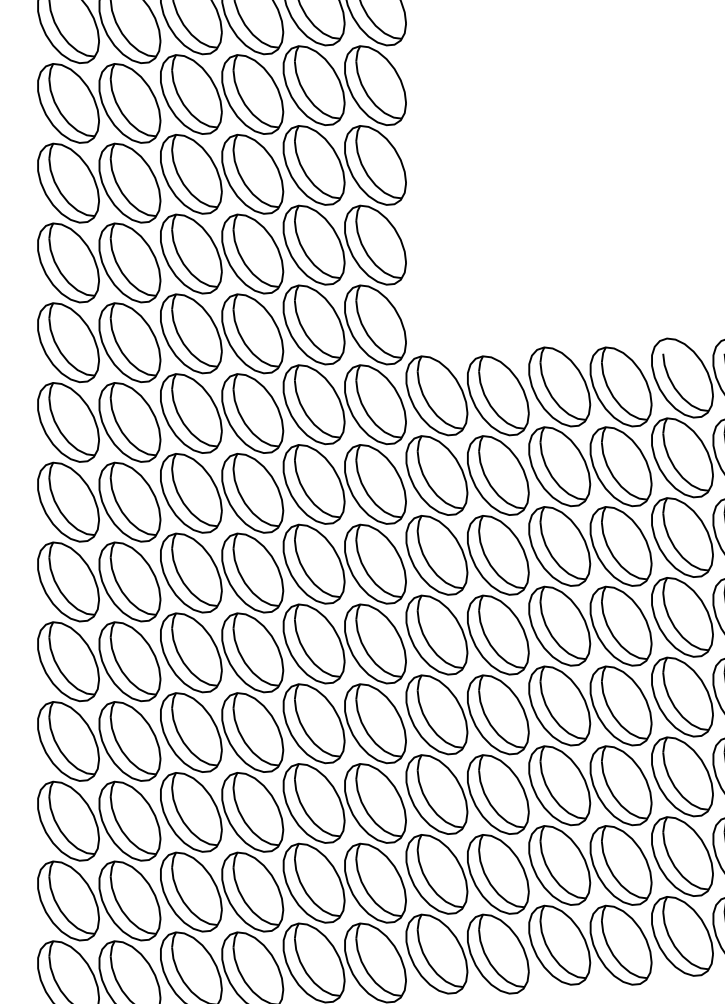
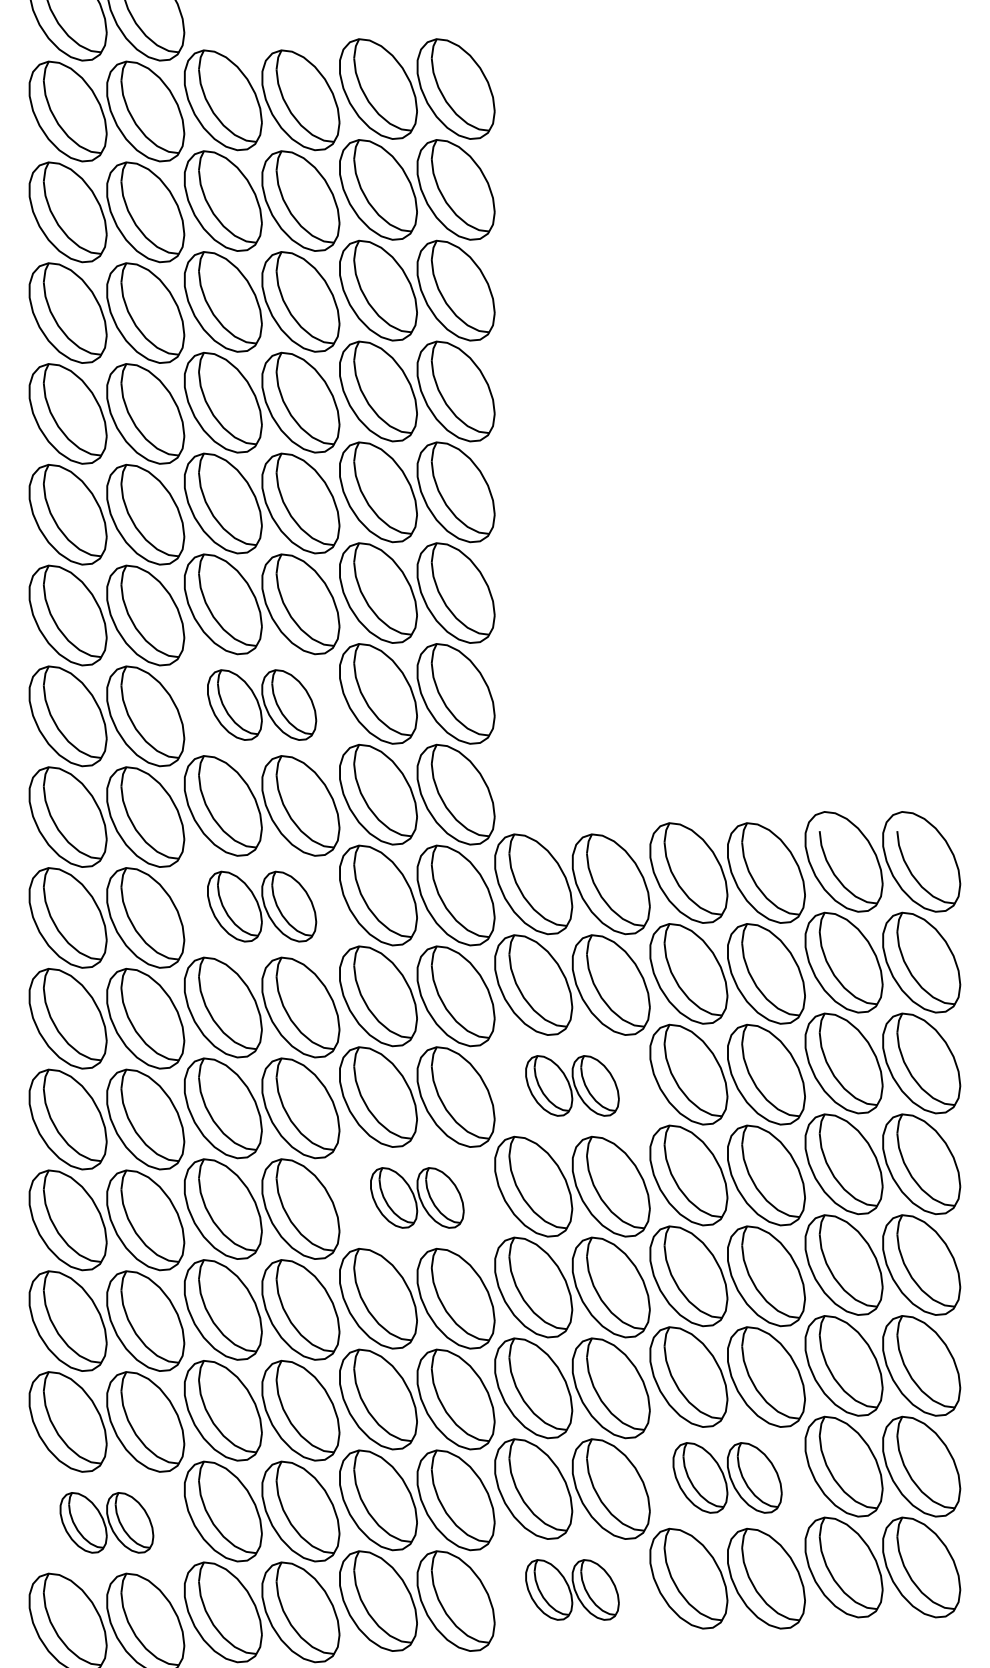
part: (221, 253) -> (261, 704), size x0.7
part: (221, 413) -> (261, 906), size x0.7
part: (467, 555) -> (572, 1085), size x0.6
part: (344, 643) -> (417, 1197), size x0.6
part: (590, 865) -> (727, 1477), size x0.7
part: (98, 900) -> (106, 1522), size x0.6
part: (467, 953) -> (572, 1589), size x0.6

